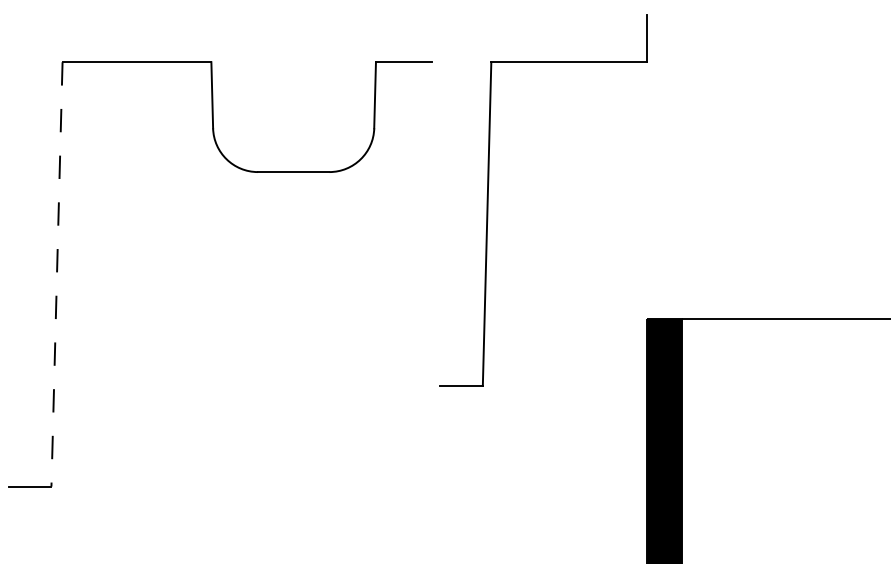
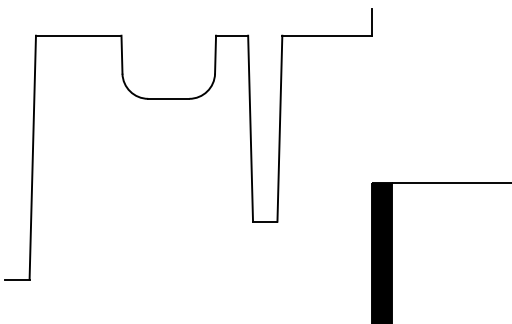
line: (435, 223) -> (250, 128), added
line: (56, 274) -> (32, 157), dashed -> solid

